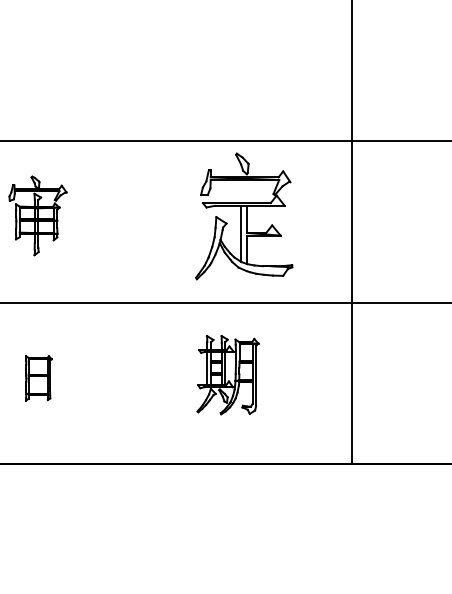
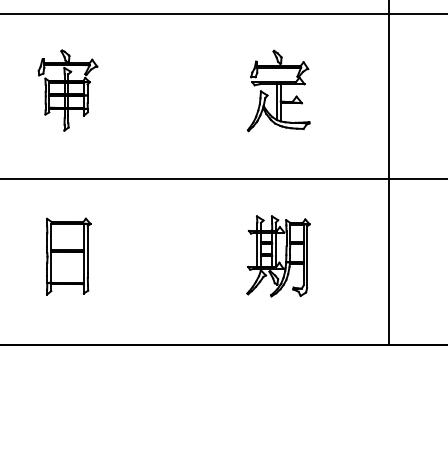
part: (244, 215) -> (278, 90), size x0.62
part: (227, 374) -> (277, 255), moved
part: (38, 378) -> (68, 256), size x1.67

